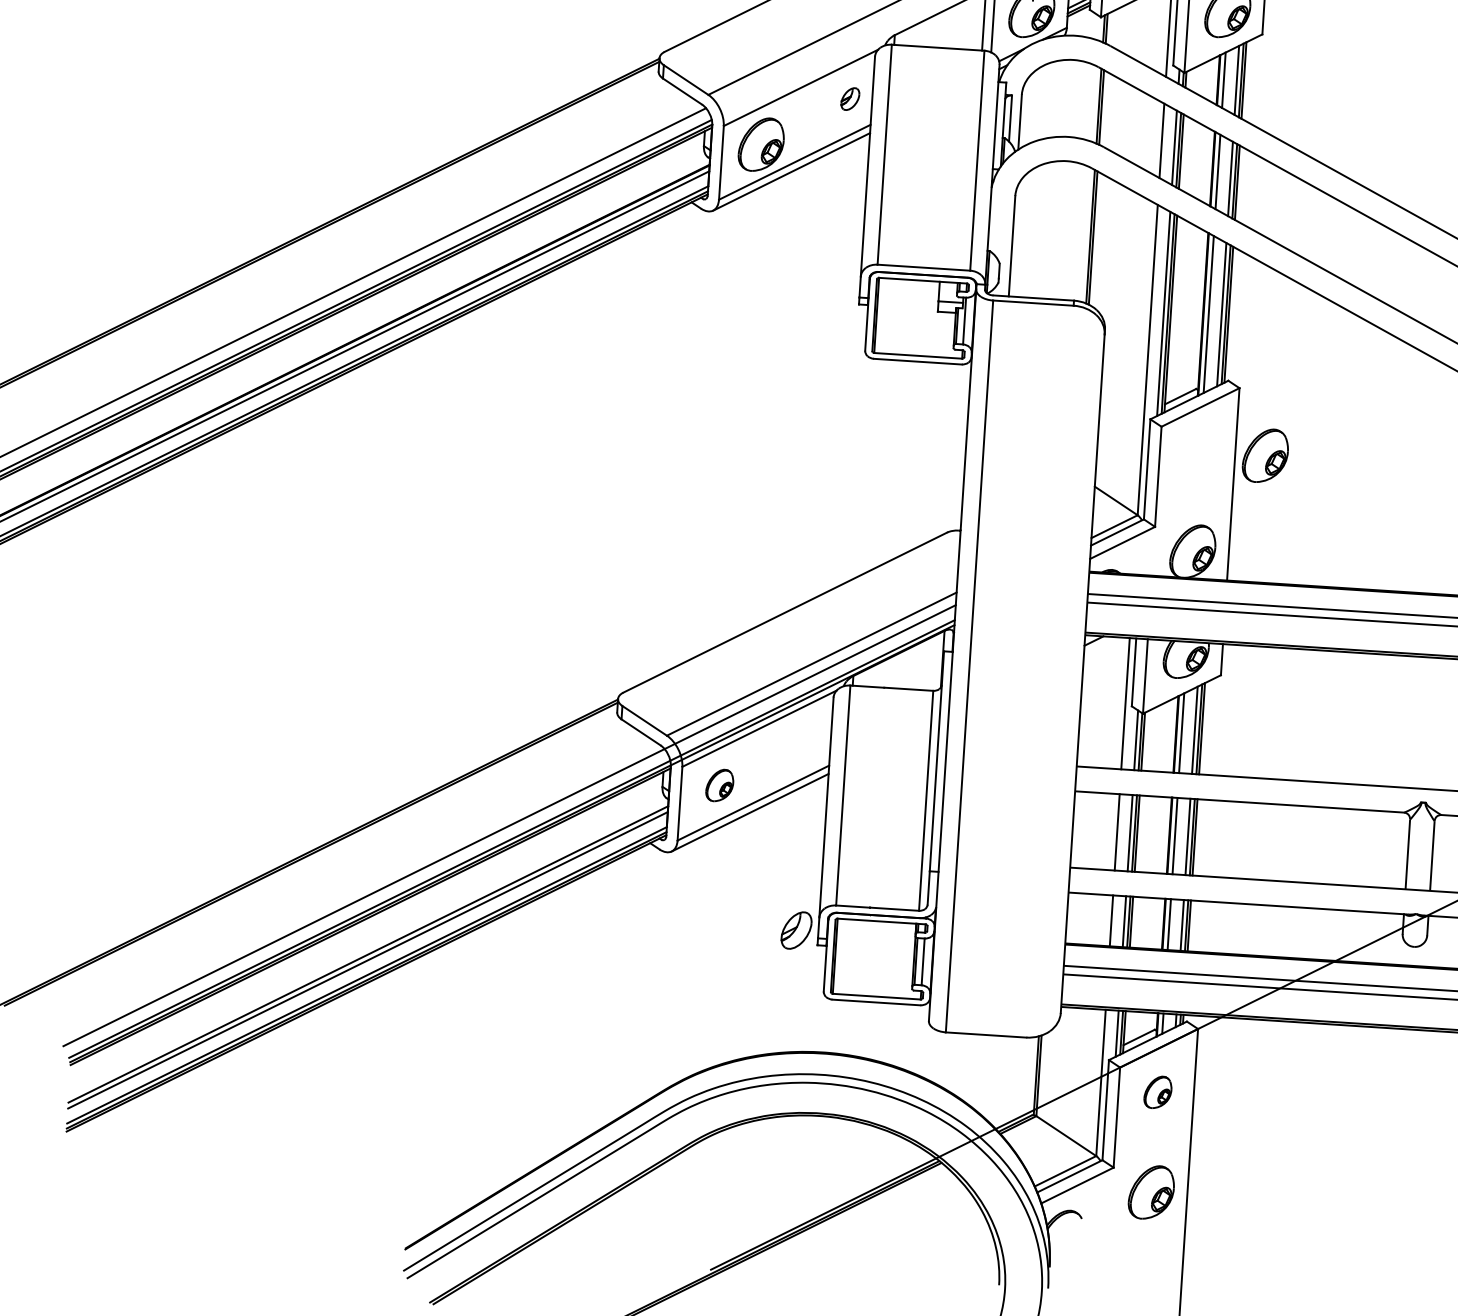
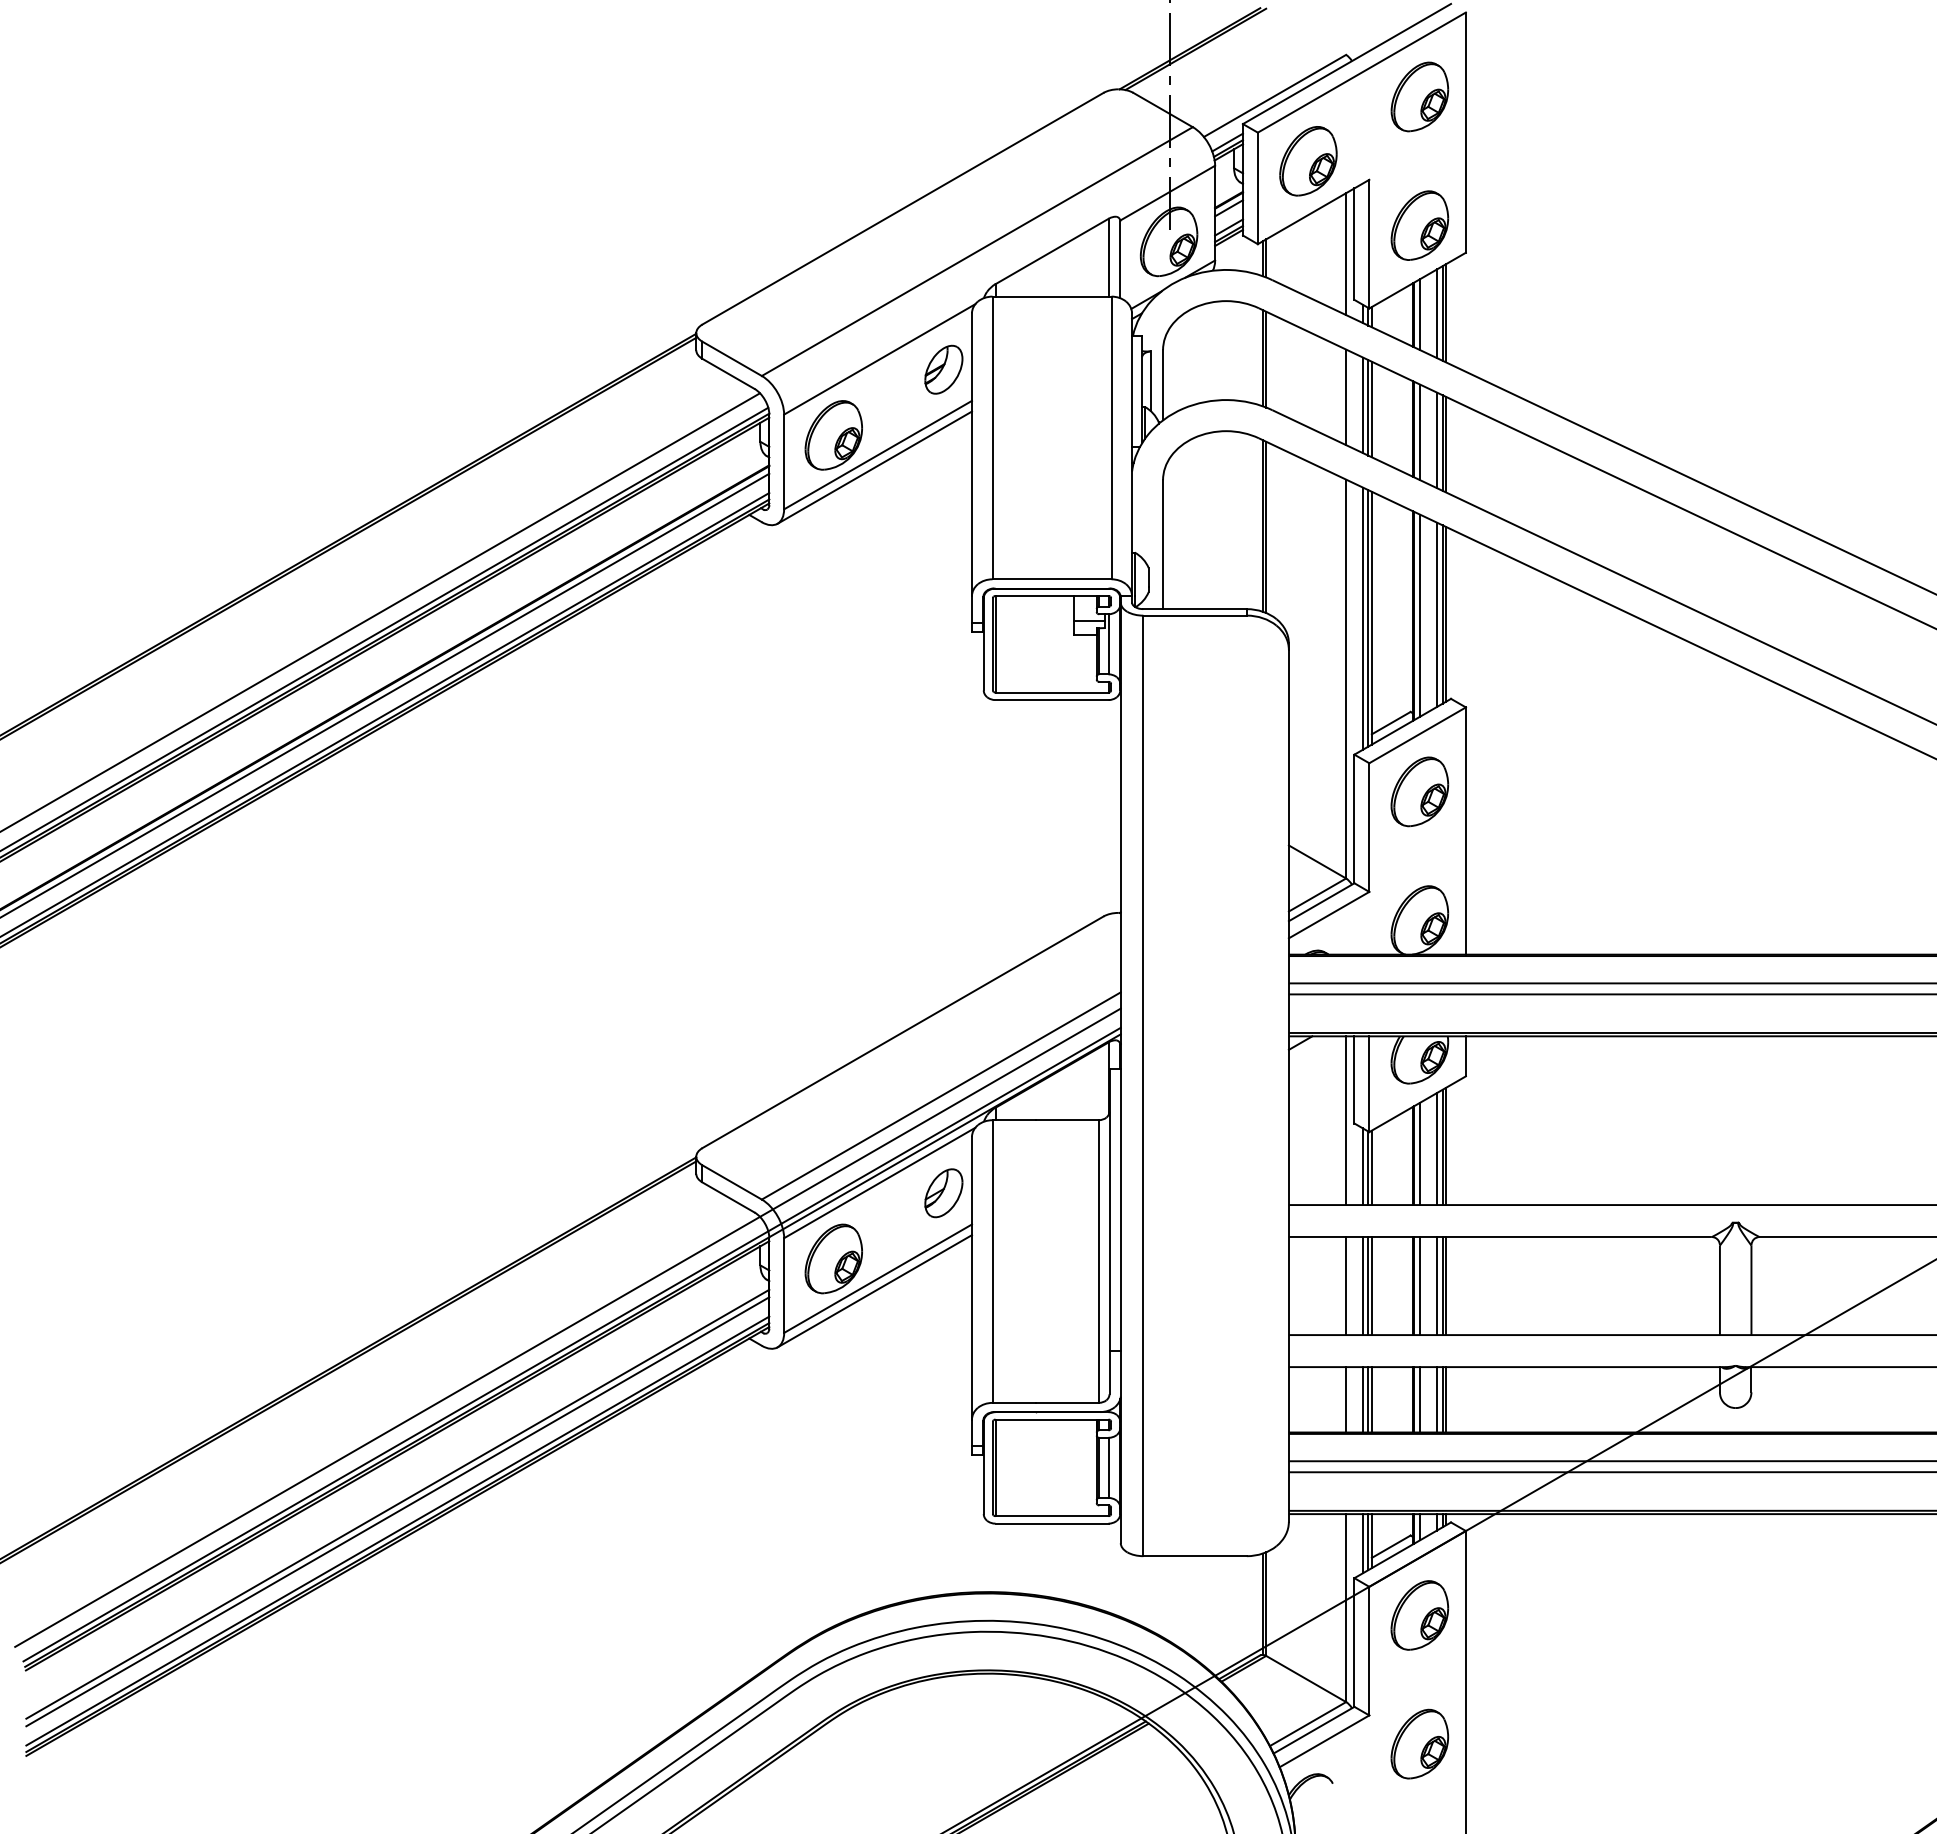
part: (850, 98) -> (943, 369), size x1.67
part: (1265, 455) -> (1419, 791), moved
part: (719, 785) -> (833, 1258), size x1.67
part: (796, 930) -> (943, 1193), moved
part: (1157, 1092) -> (1419, 1615), size x1.67

